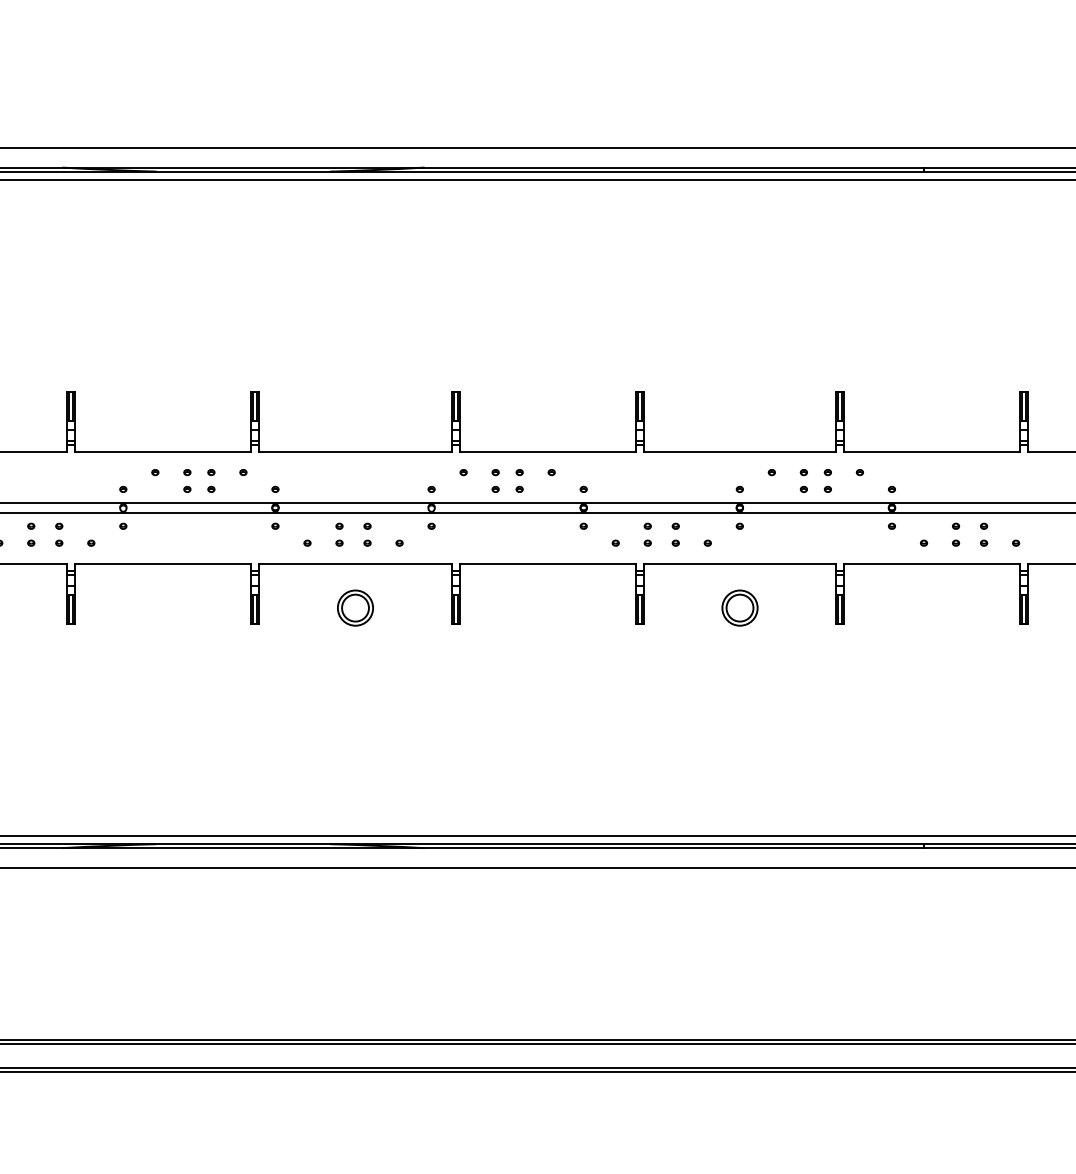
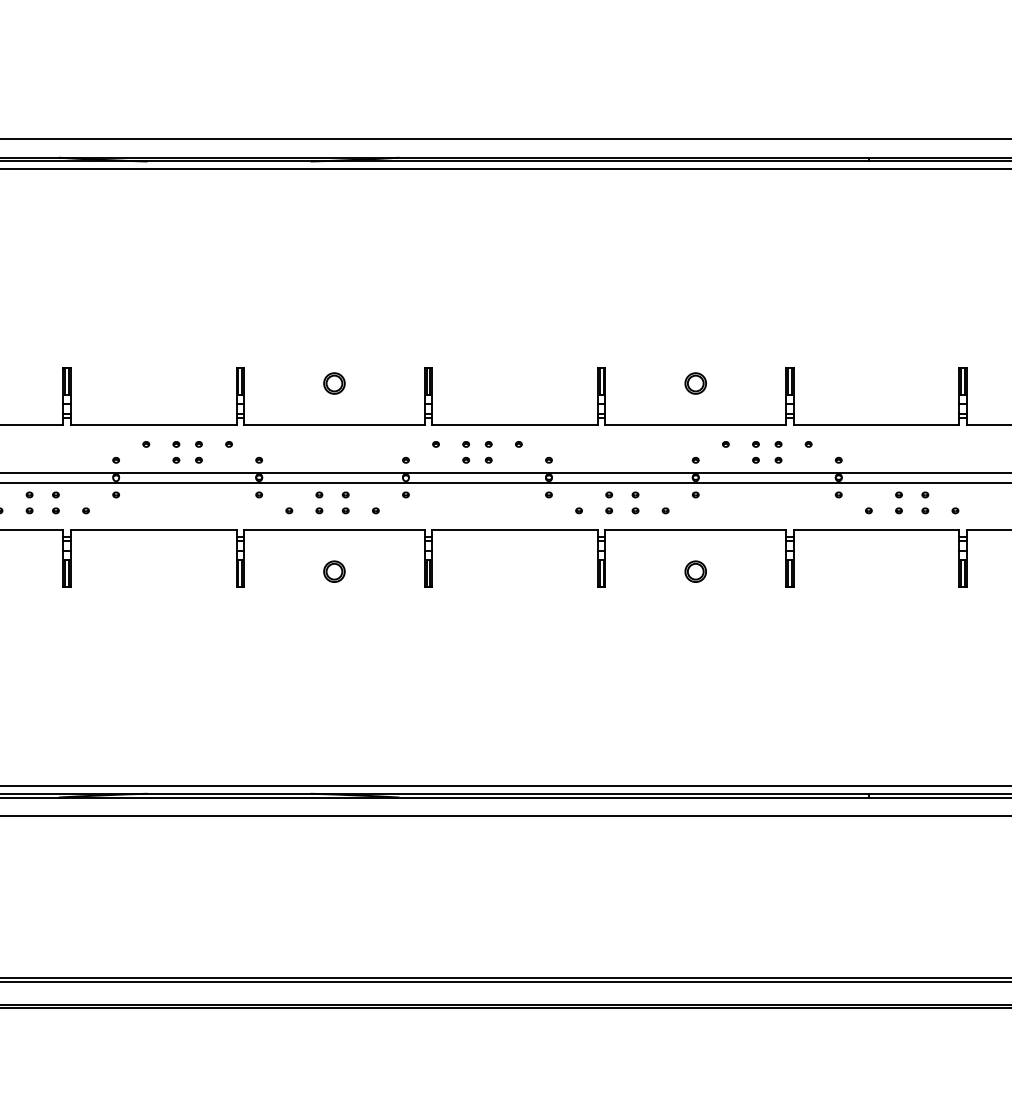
part: (355, 407) -> (334, 383), added
part: (739, 407) -> (695, 383), added
part: (355, 607) -> (334, 571), size x0.62
part: (739, 607) -> (695, 571), size x0.62

